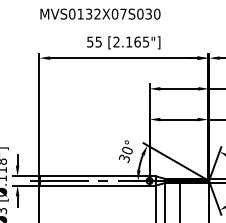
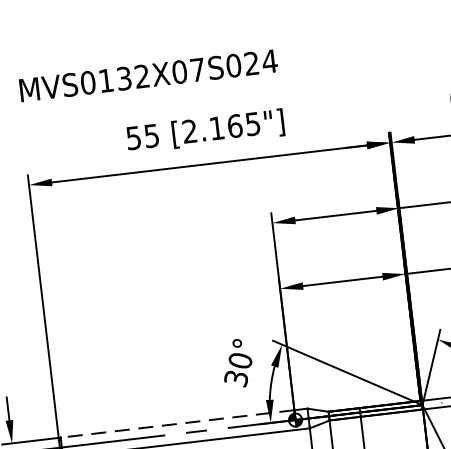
text: (152, 13) -> (259, 61), MVS0132X07S030 -> MVS0132X07S024
line: (94, 176) -> (176, 424), solid -> dashed

